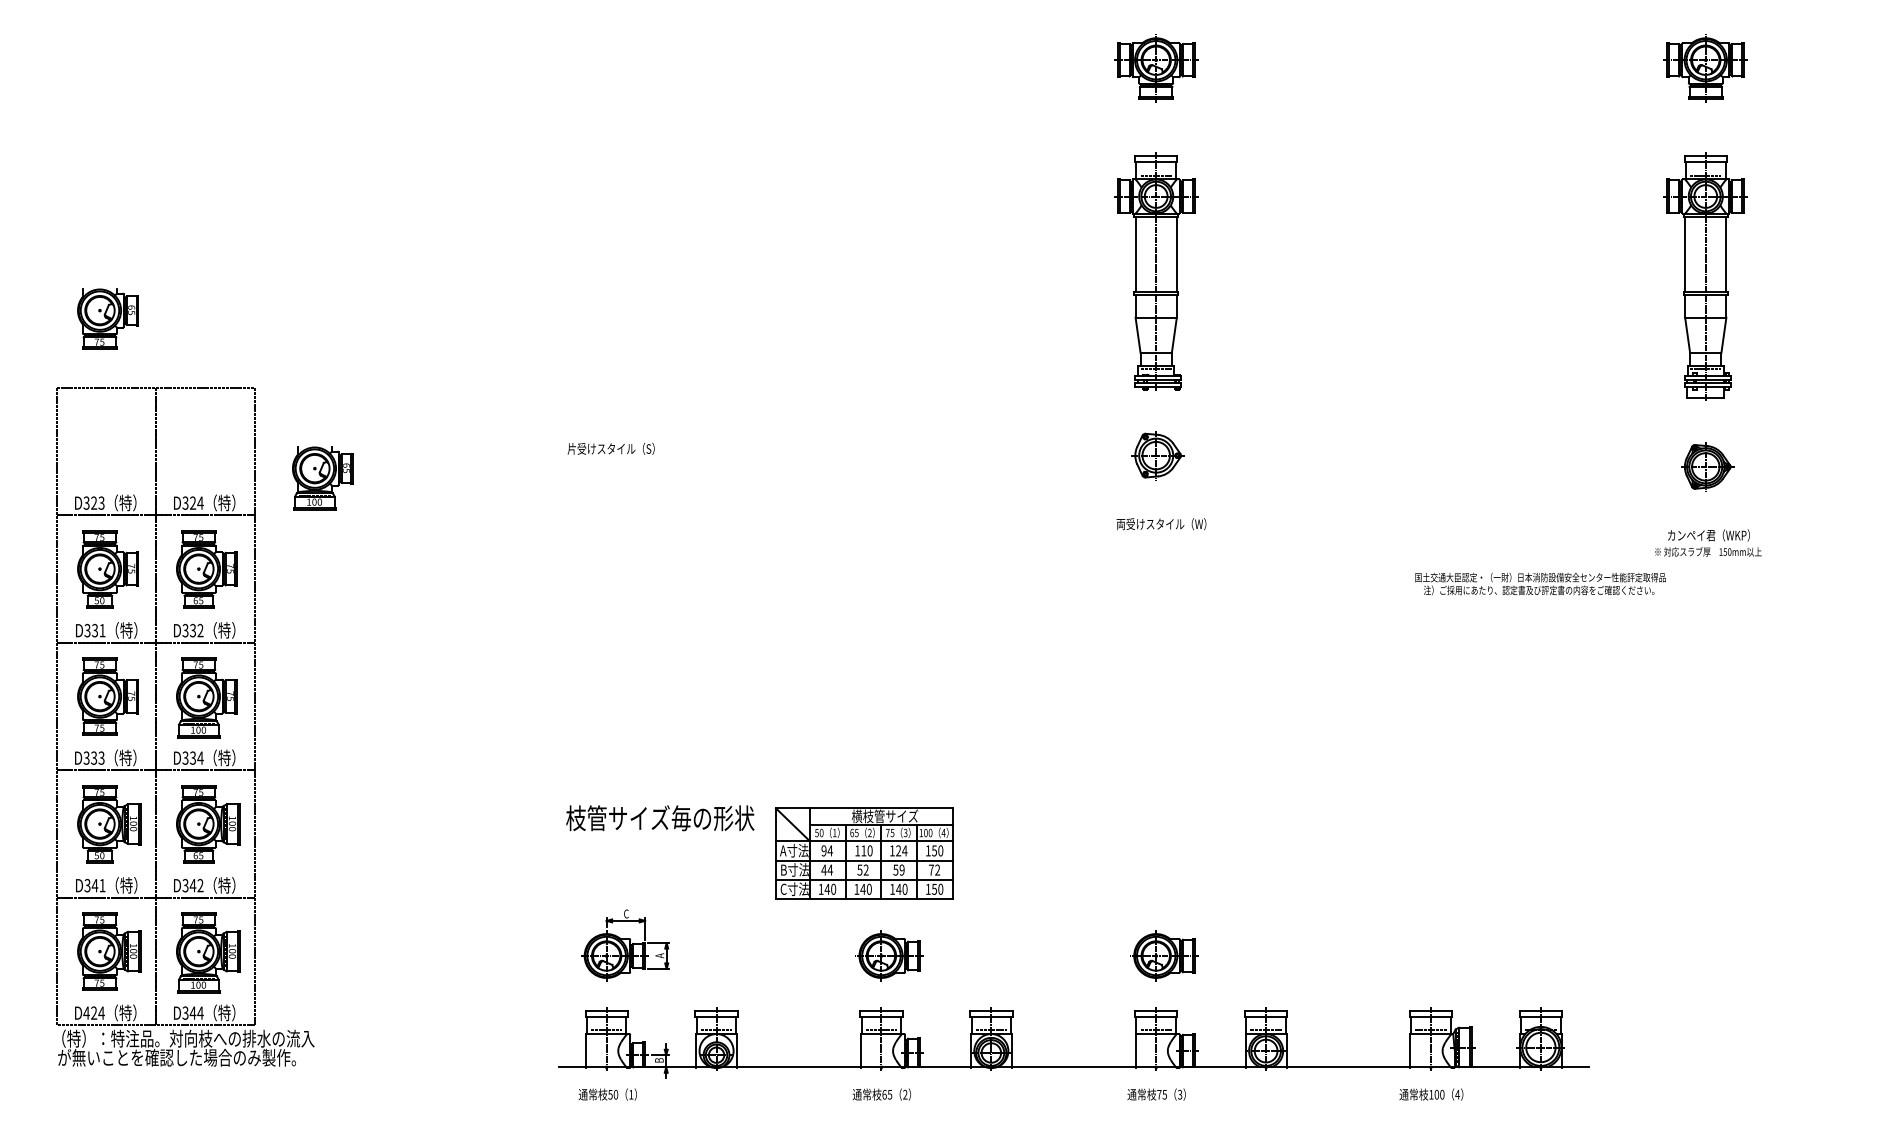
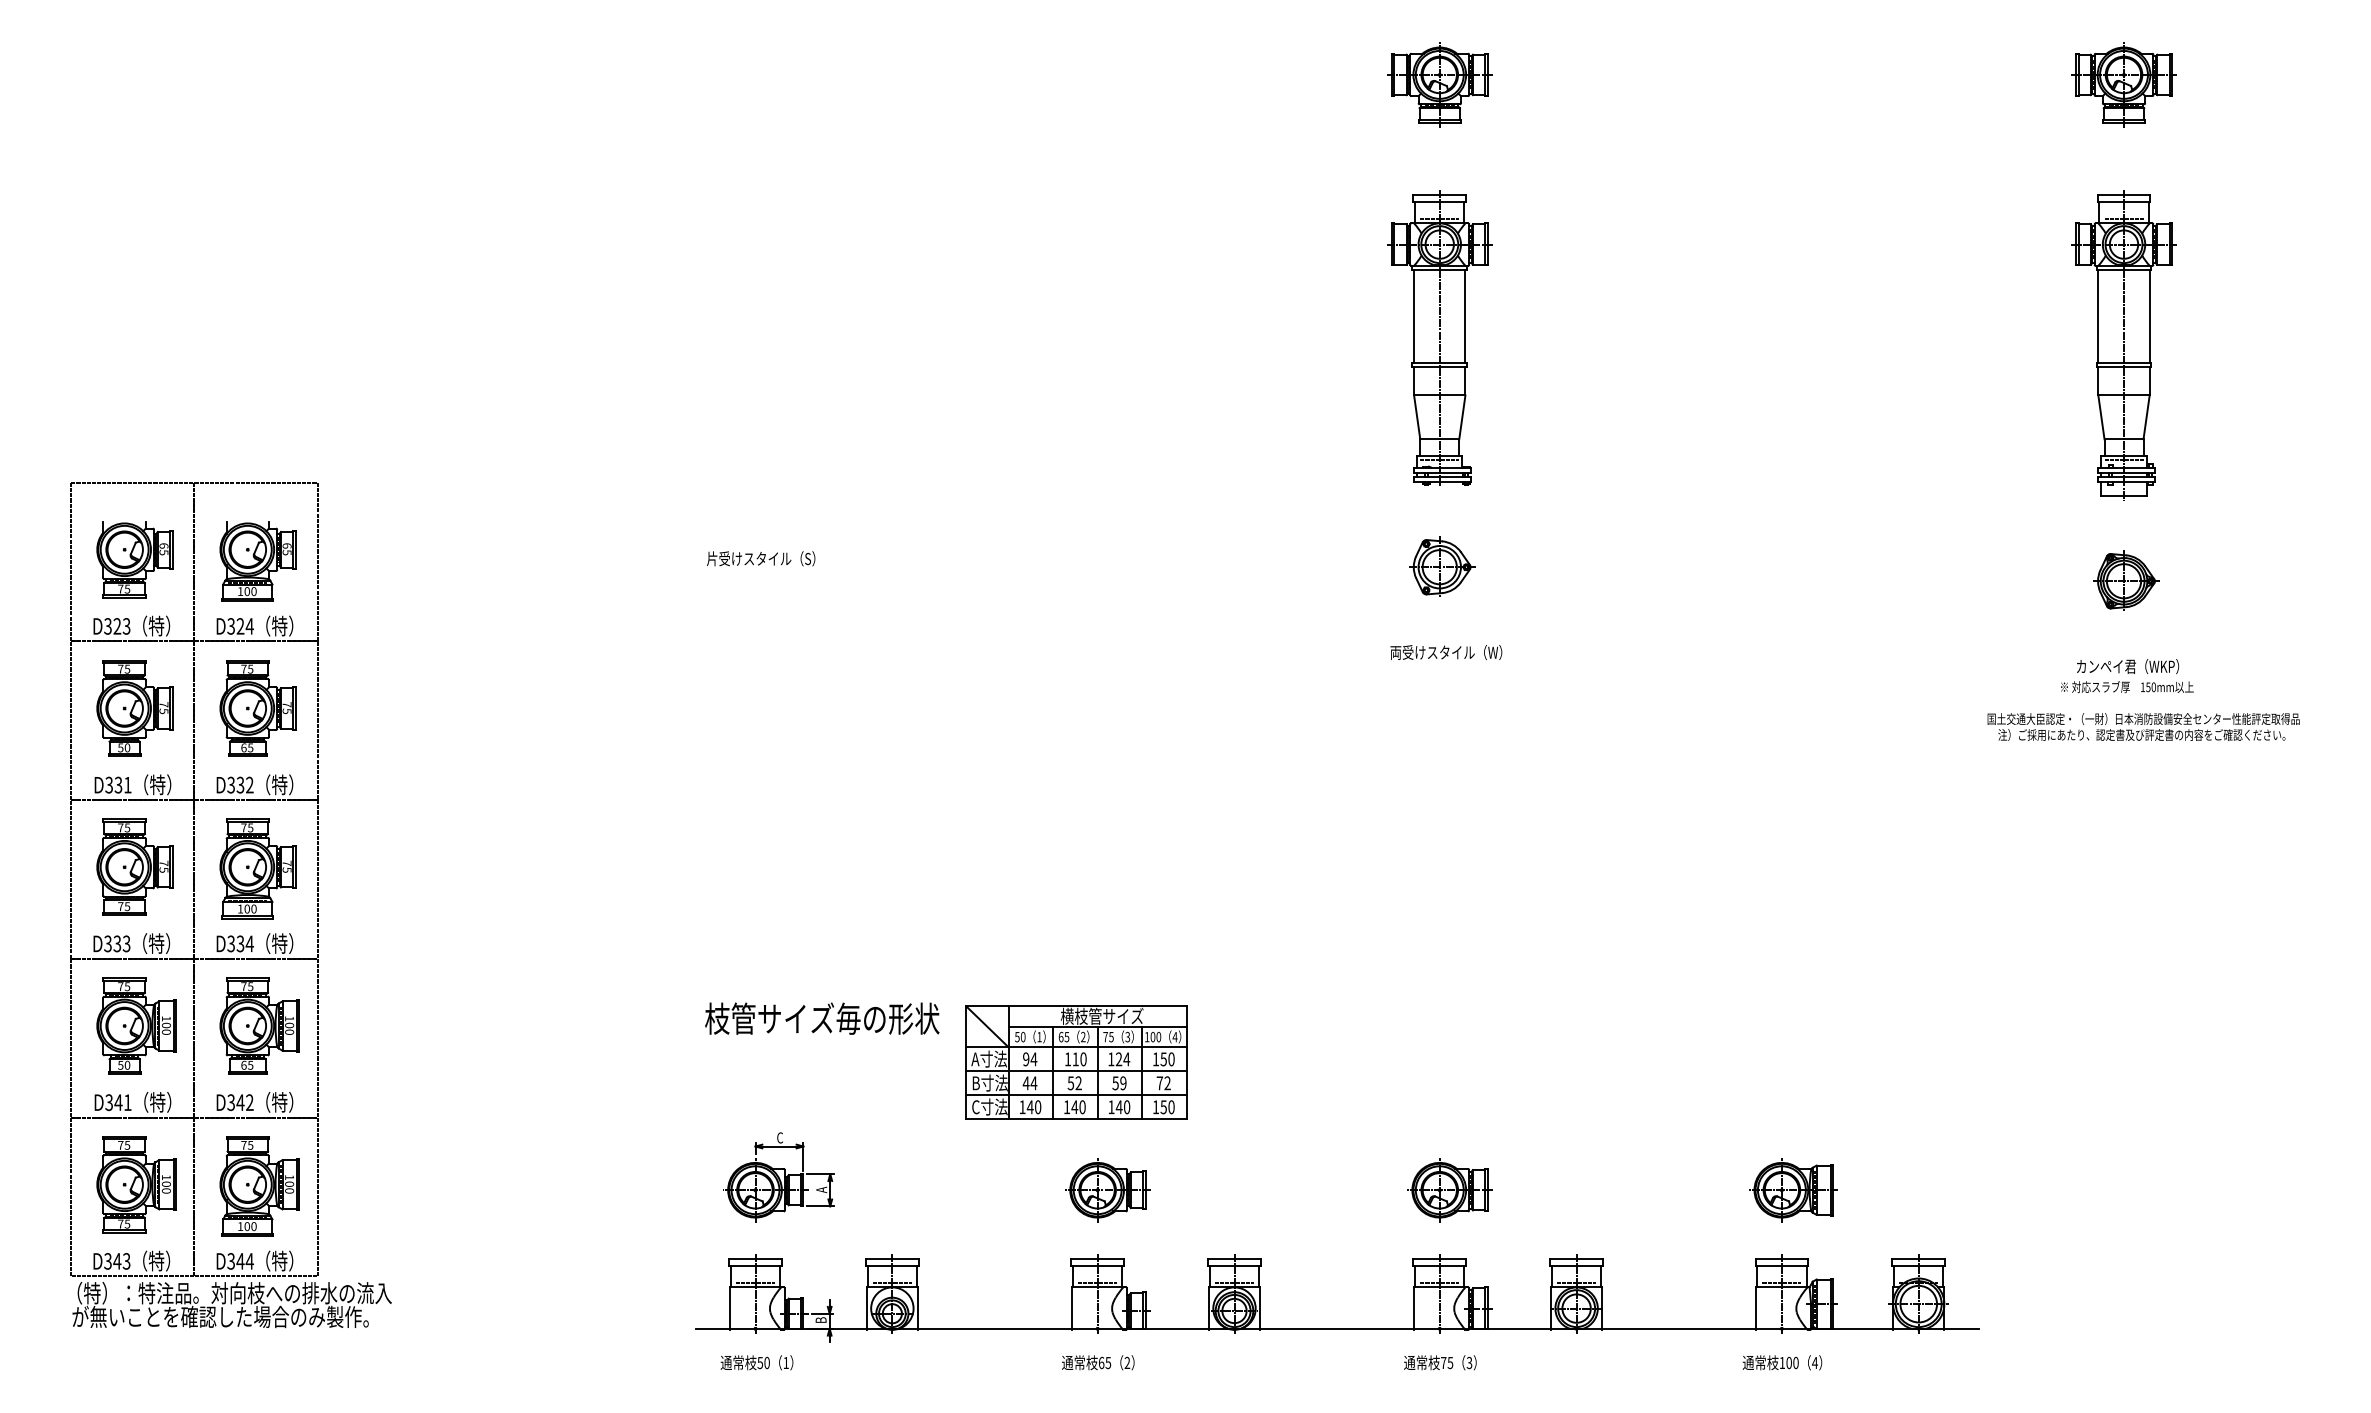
part: (107, 318) -> (134, 559), moved
part: (322, 478) -> (257, 562), moved
text: (1540, 583) -> (2143, 726), moved
part: (1440, 955) -> (1793, 1189), added
text: (93, 1012) -> (116, 1260), D424 -> D343

